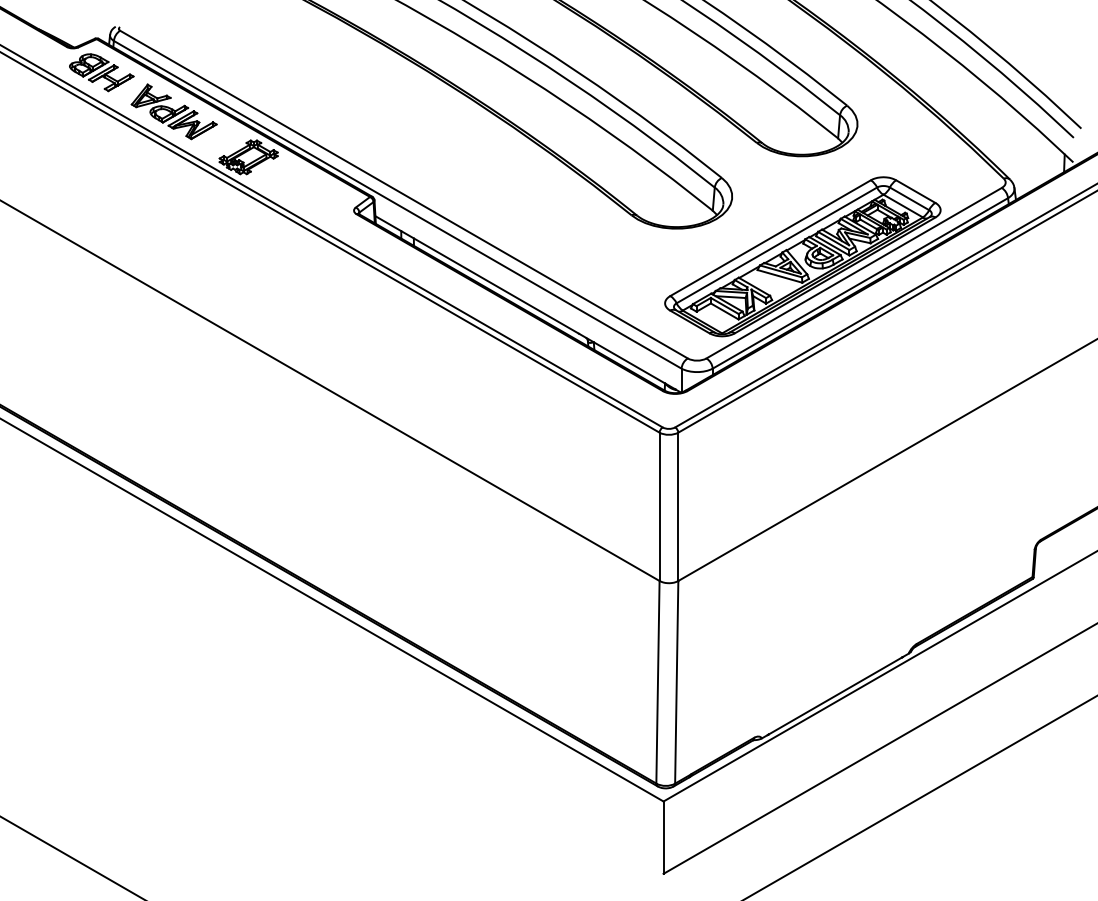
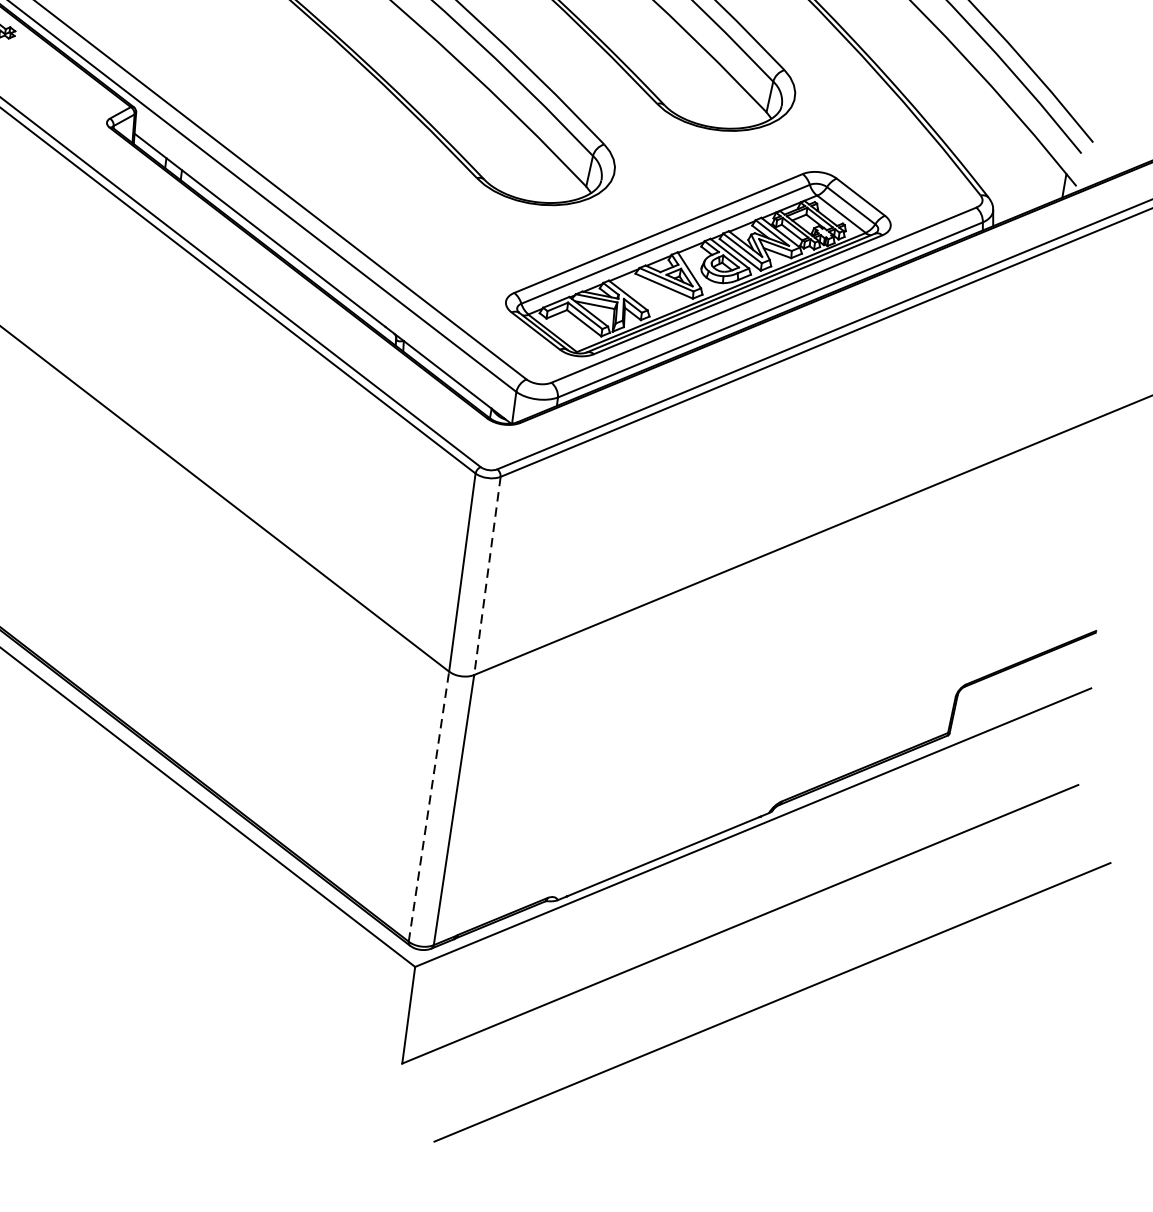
line: (678, 507) -> (487, 576), solid -> dashed
line: (657, 681) -> (428, 805), solid -> dashed

